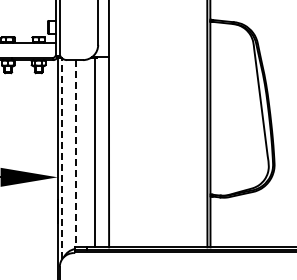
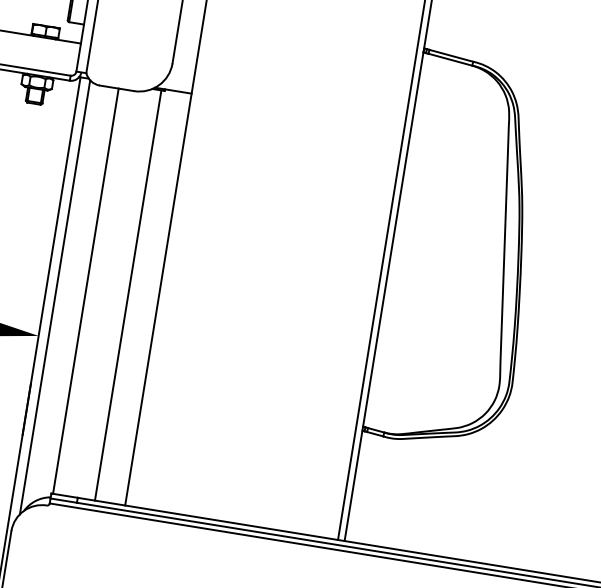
line: (75, 153) -> (85, 290), dashed -> solid
line: (62, 158) -> (55, 296), dashed -> solid

